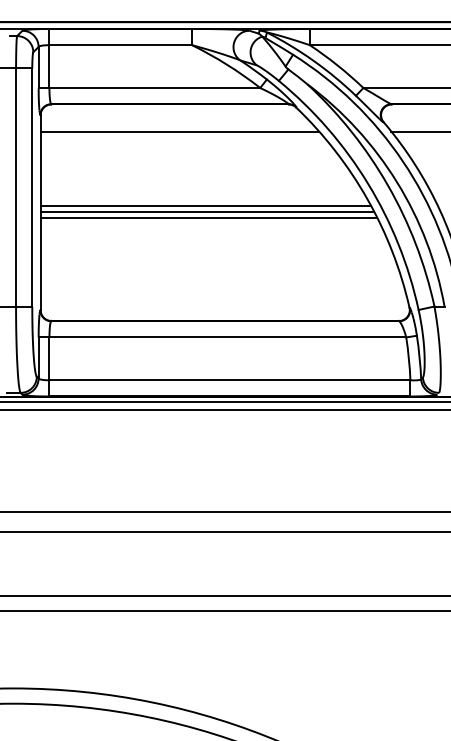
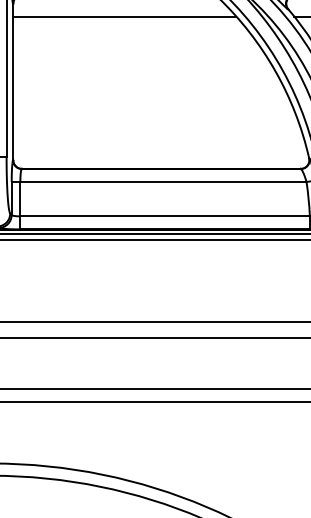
line: (205, 206) -> (145, 77), removed
line: (206, 211) -> (146, 81), removed
line: (208, 217) -> (147, 85), removed

